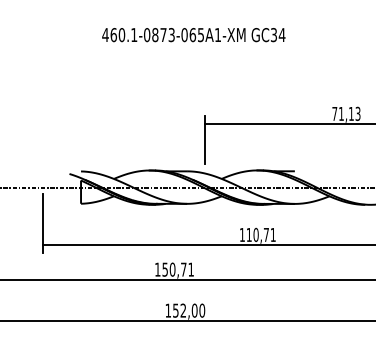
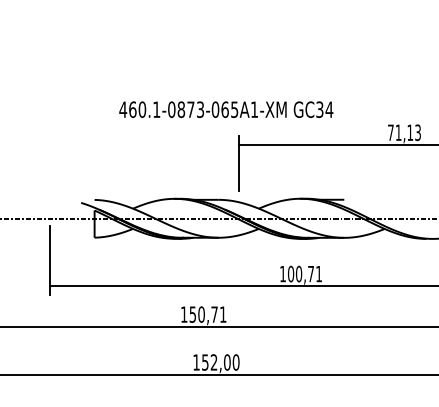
text: (193, 34) -> (226, 109), moved
text: (249, 234) -> (291, 273), 110,71 -> 100,71

